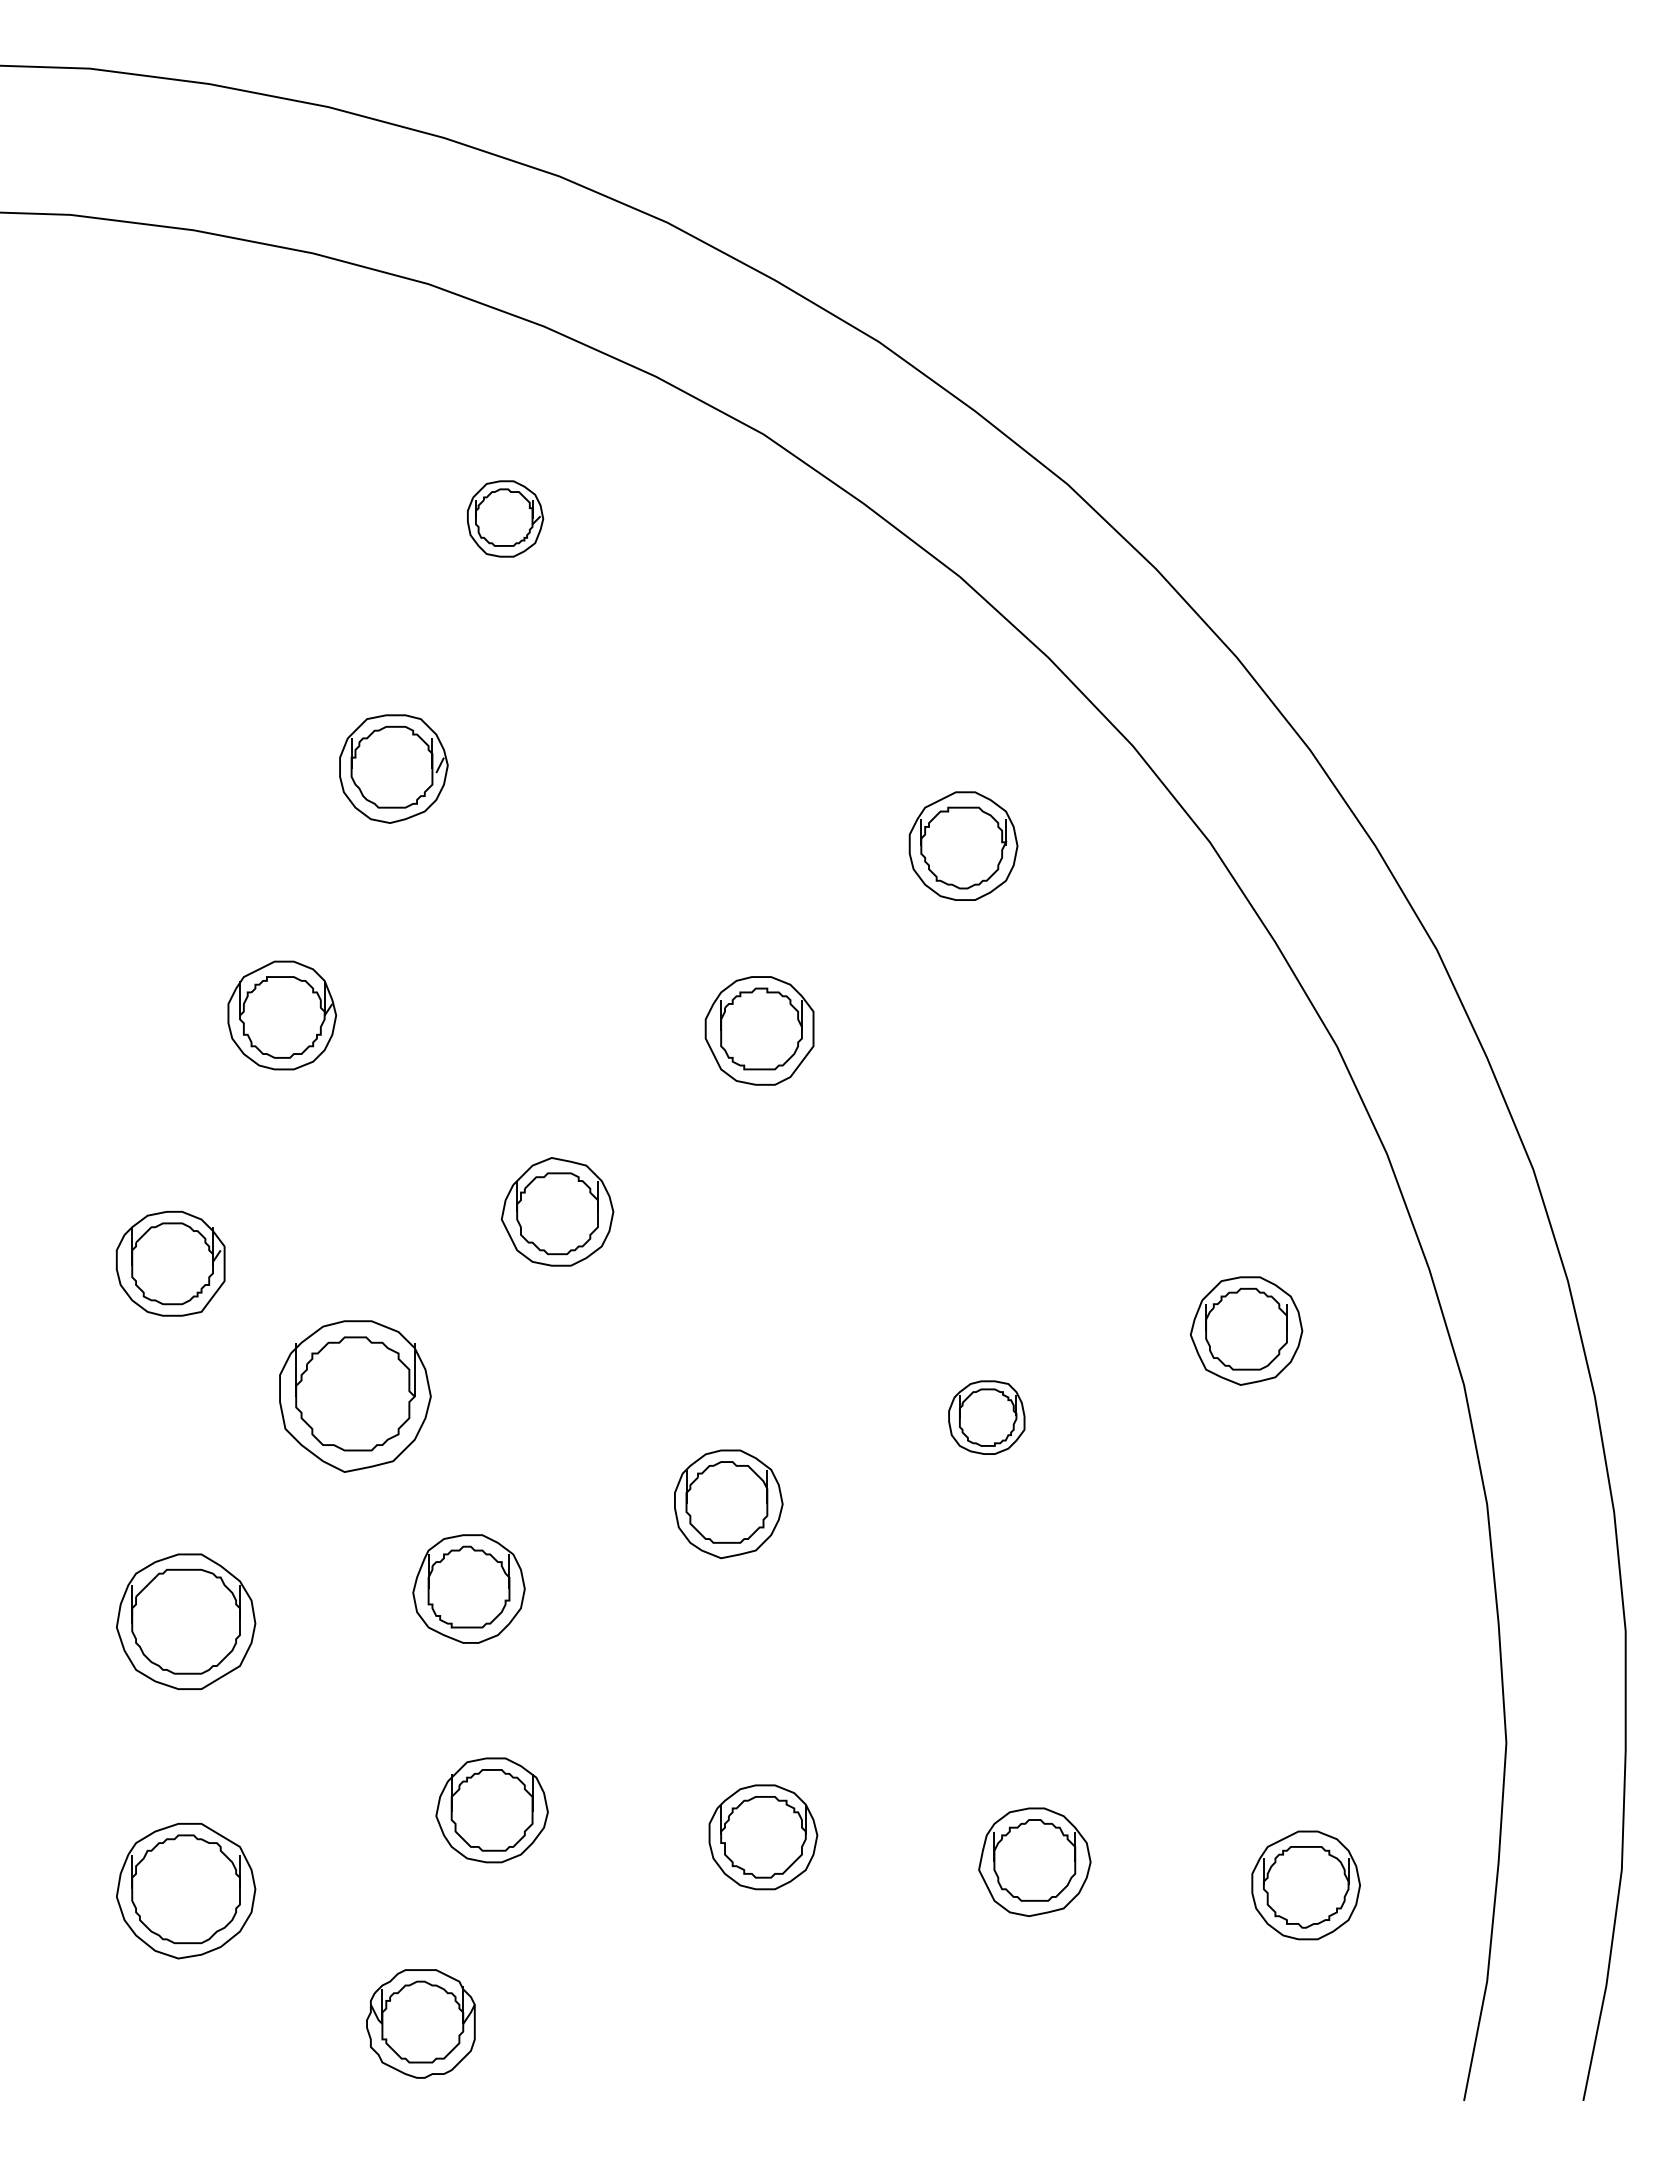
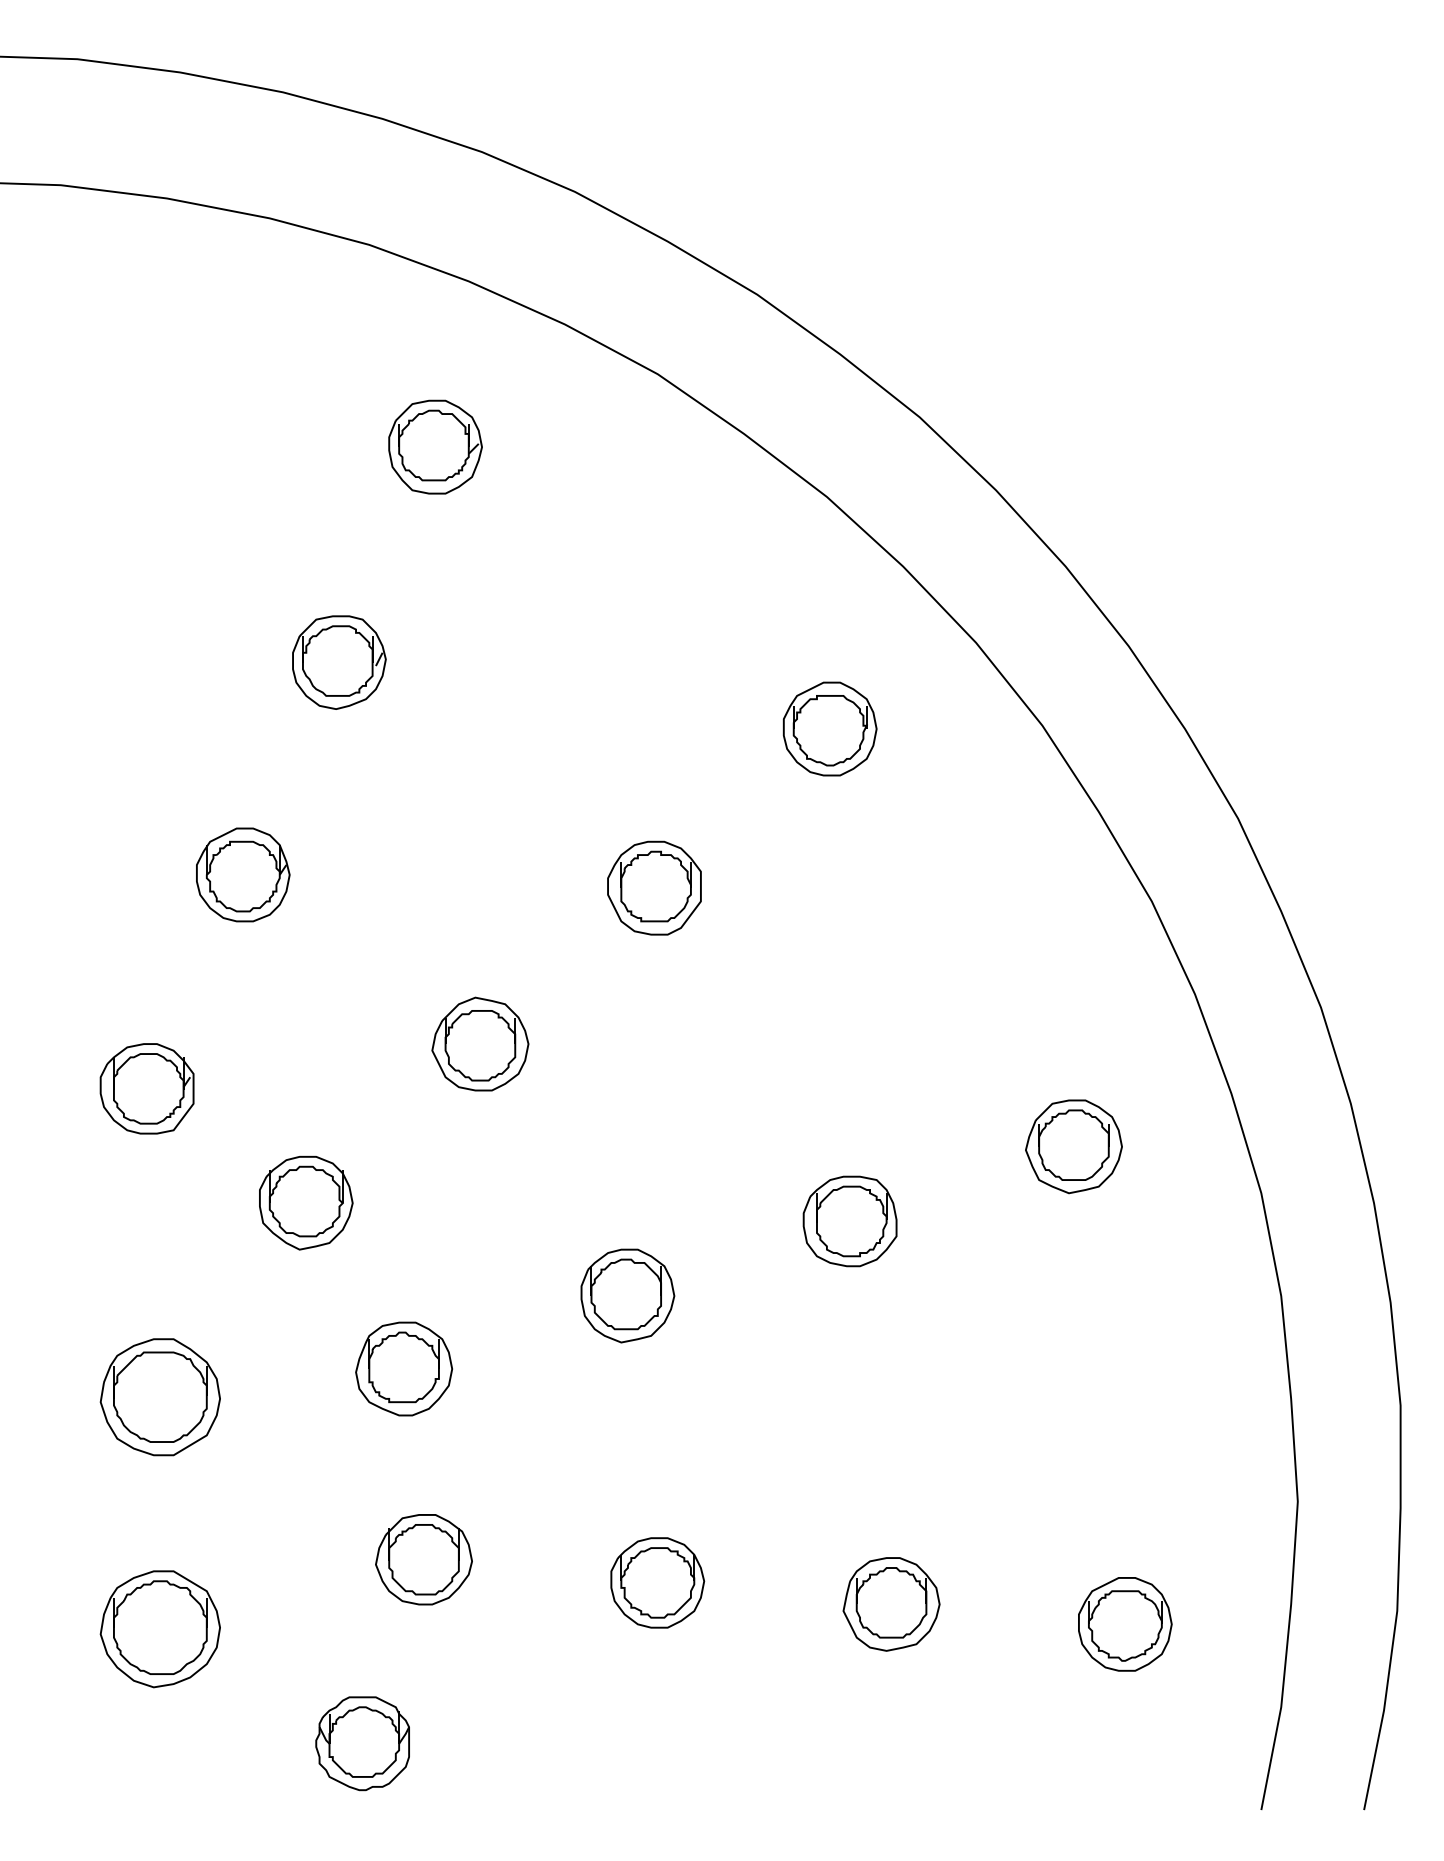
part: (505, 518) -> (435, 446), size x1.43
part: (355, 1396) -> (306, 1203), size x0.71
part: (986, 1417) -> (849, 1221), size x1.43

